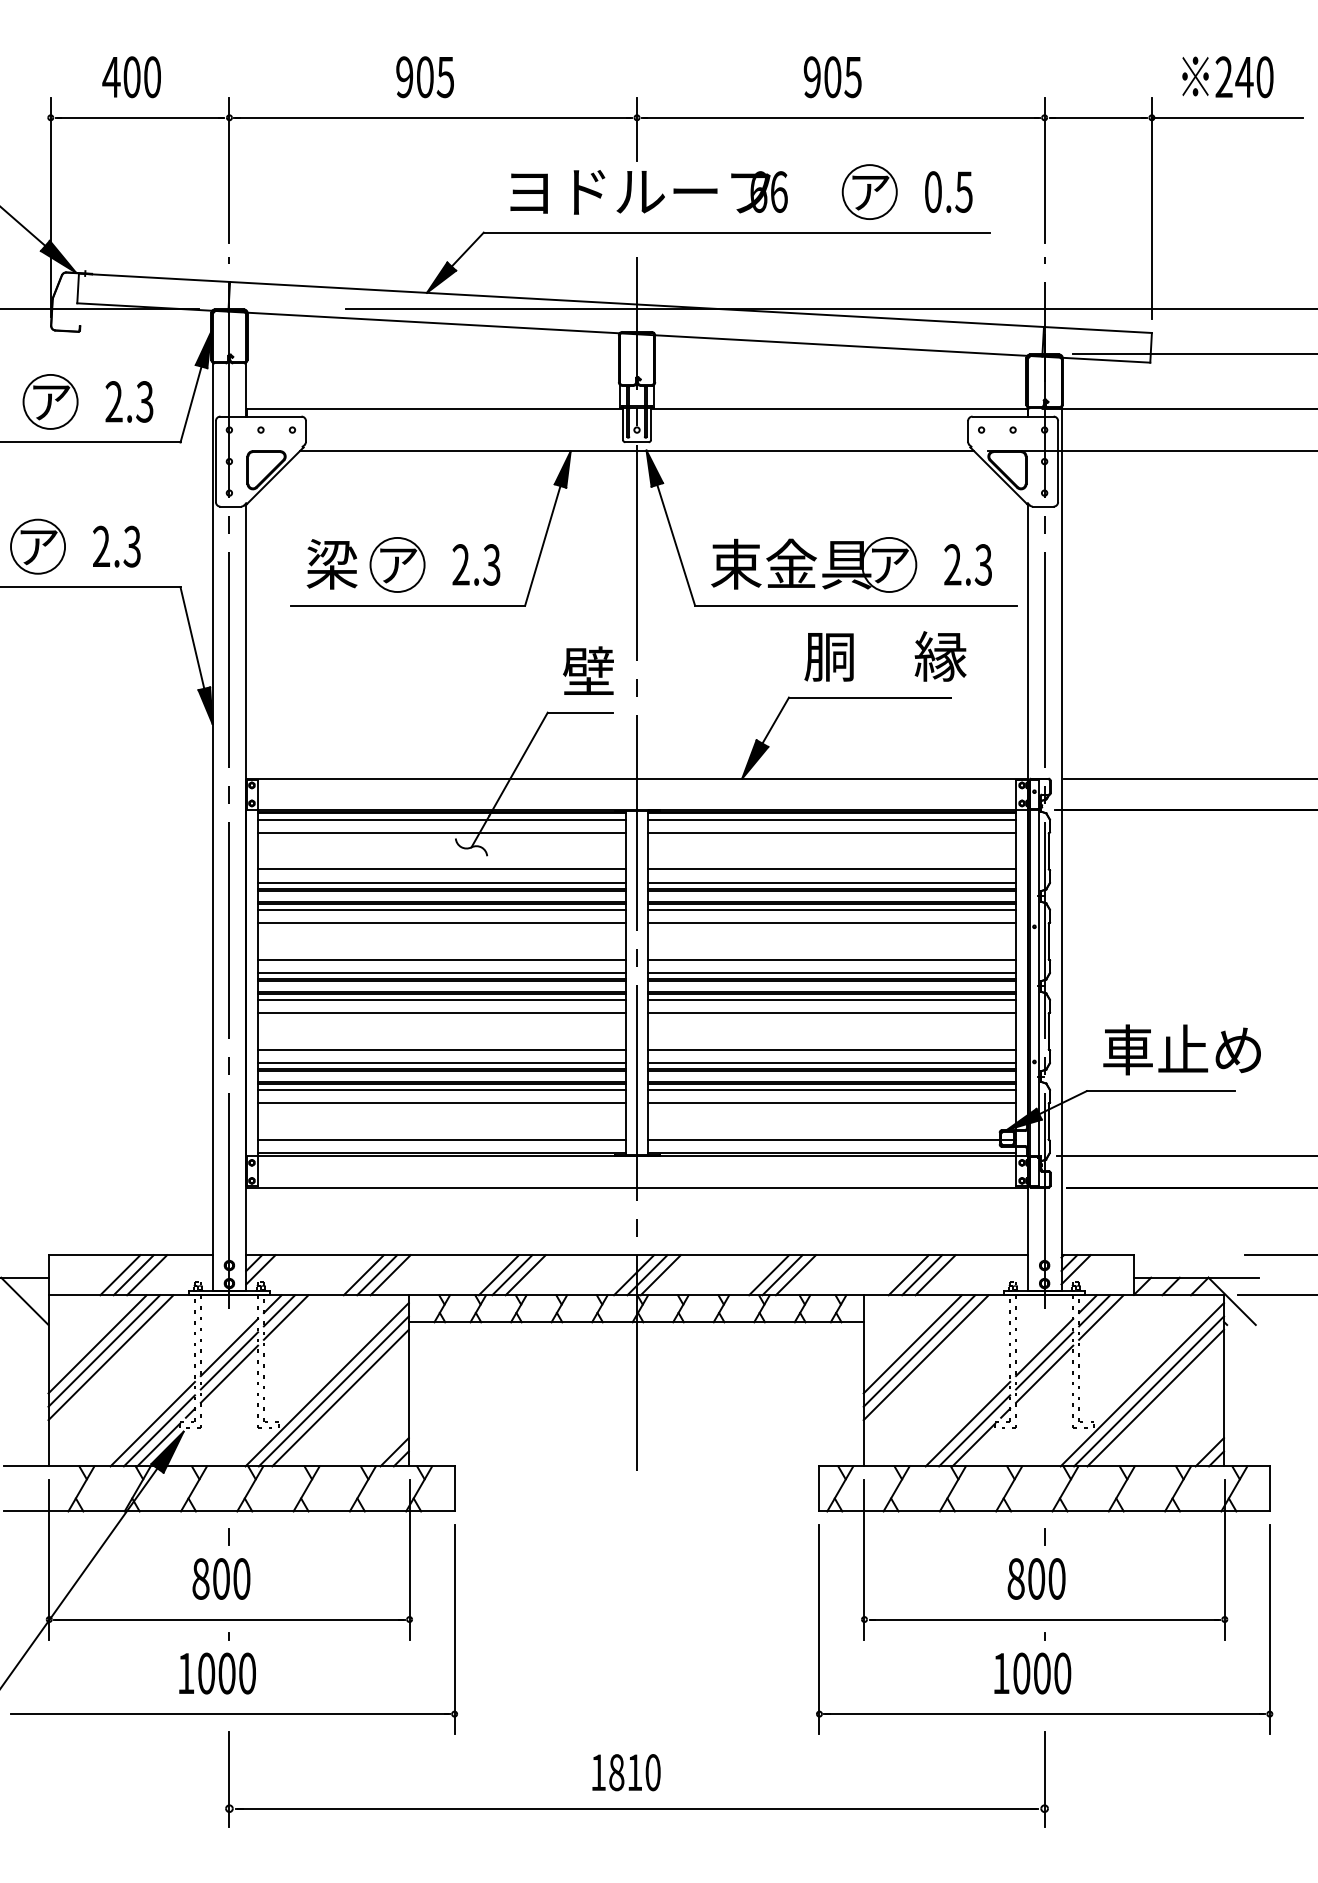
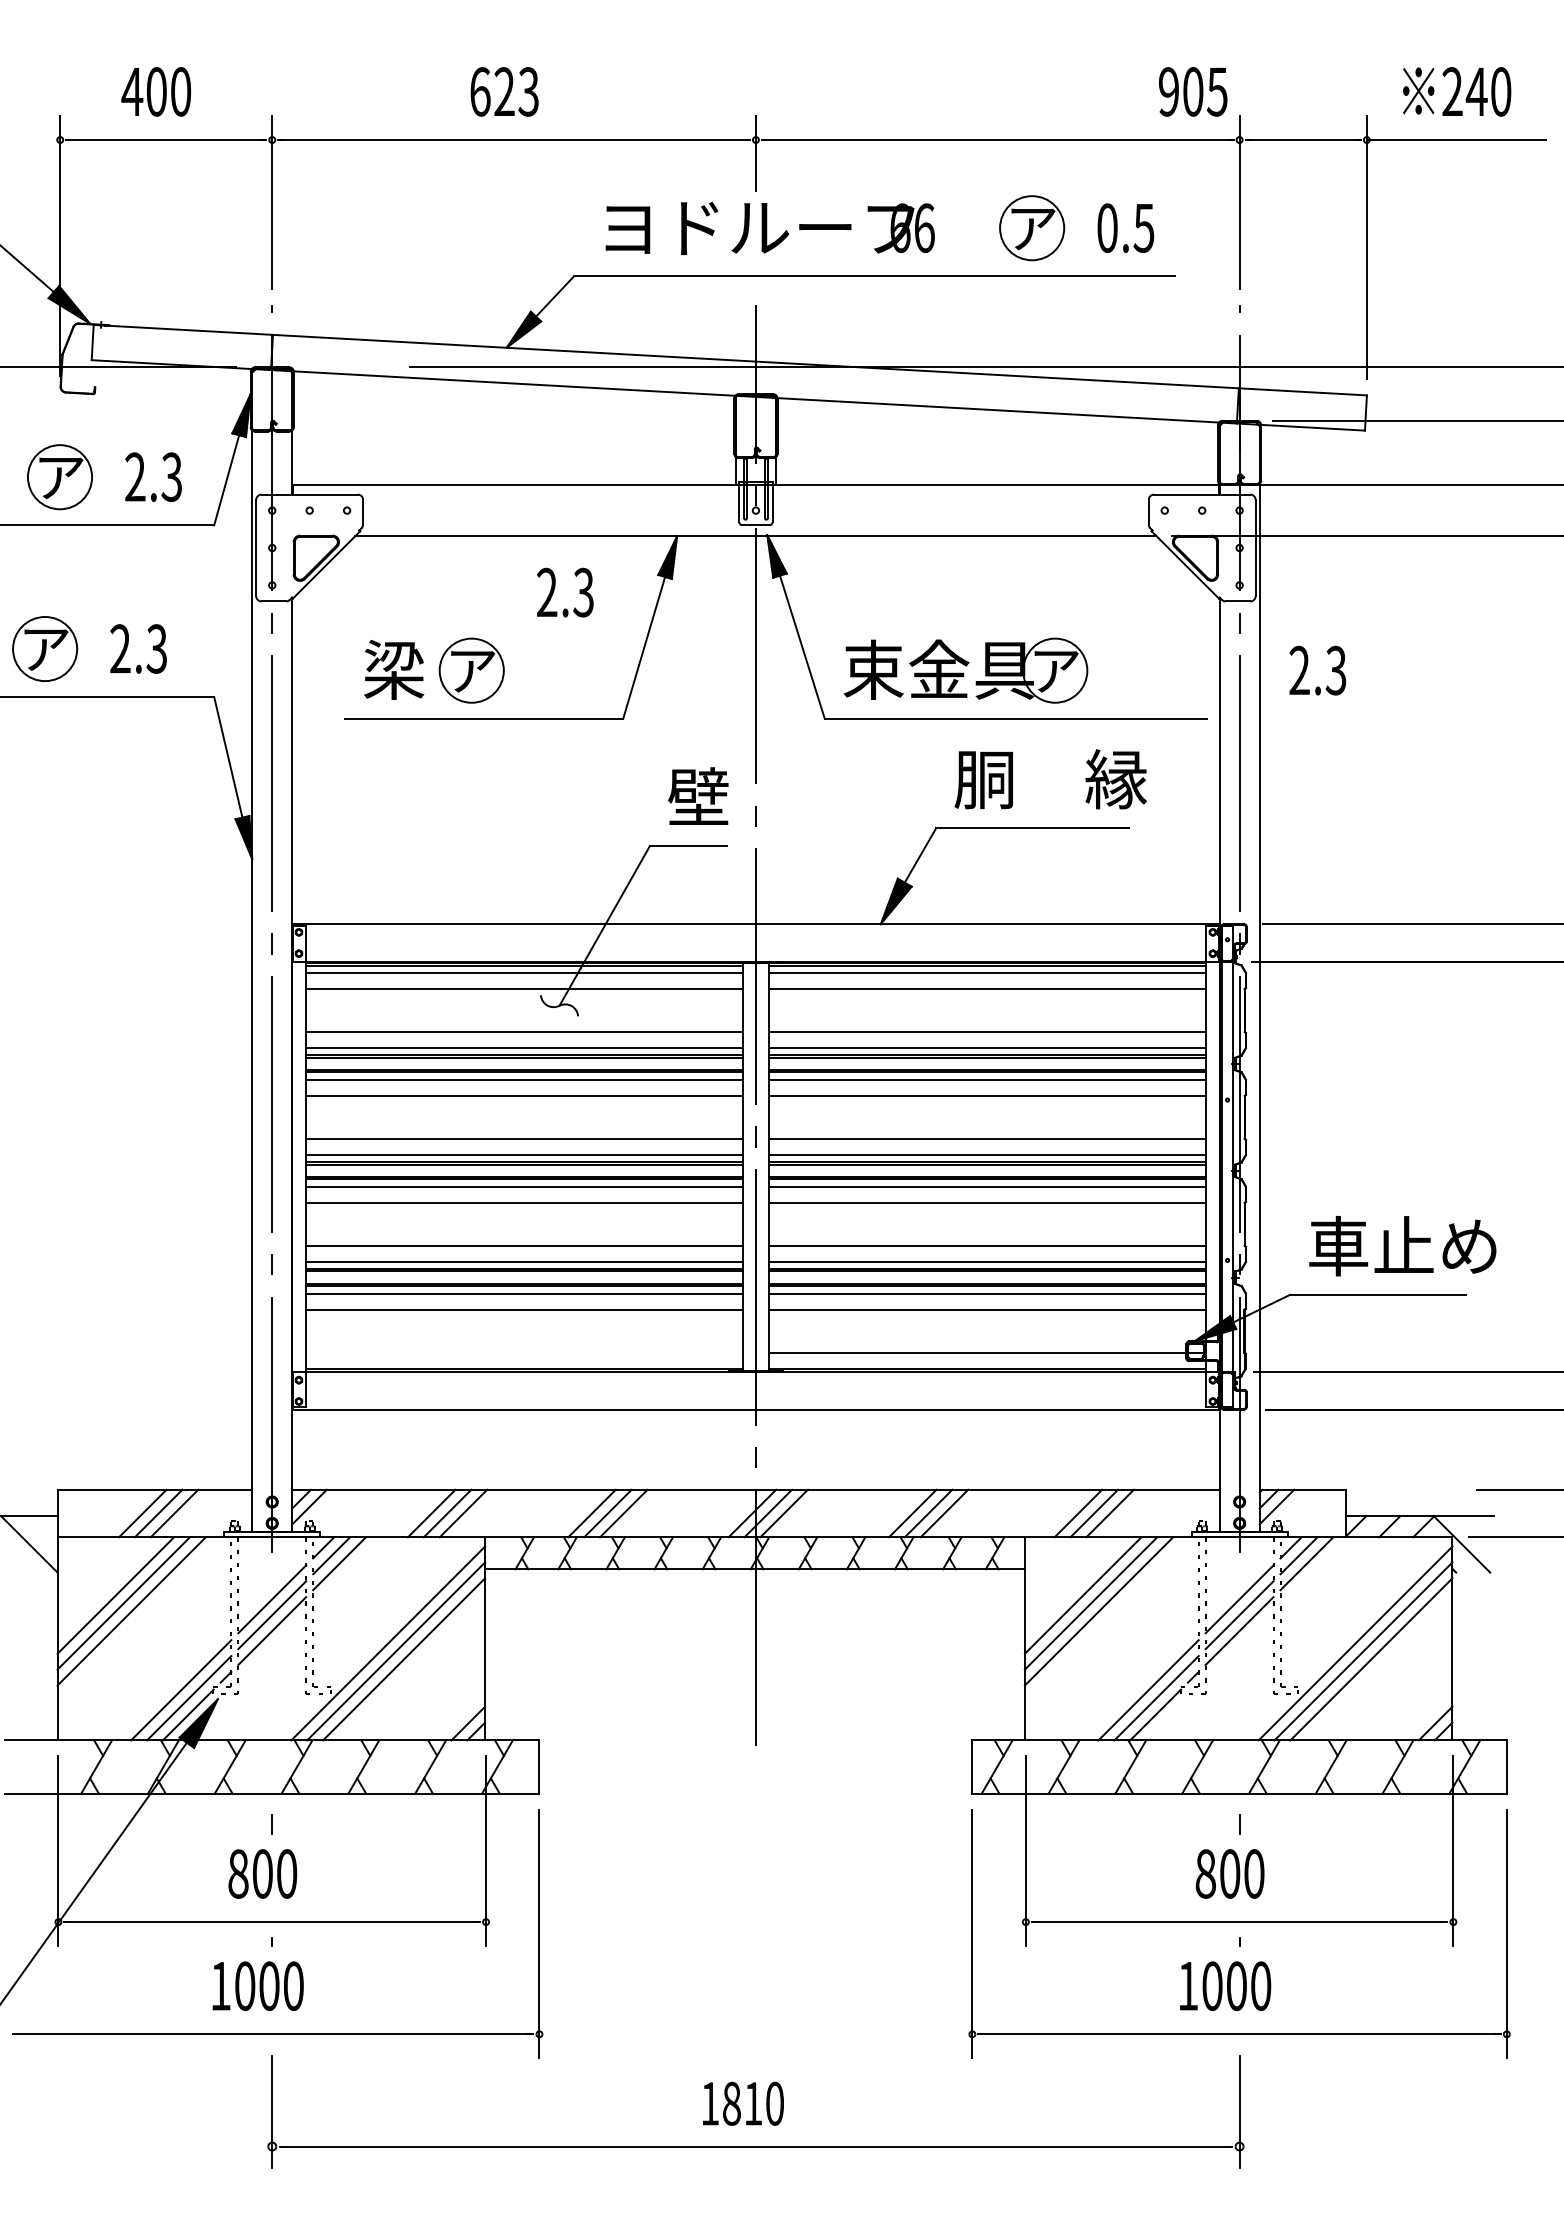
text: (425, 76) -> (504, 91), 905 -> 623
text: (833, 76) -> (1193, 91), moved
text: (476, 564) -> (565, 592), moved
text: (967, 564) -> (1317, 670), moved
line: (441, 1139) -> (523, 1352), removed

